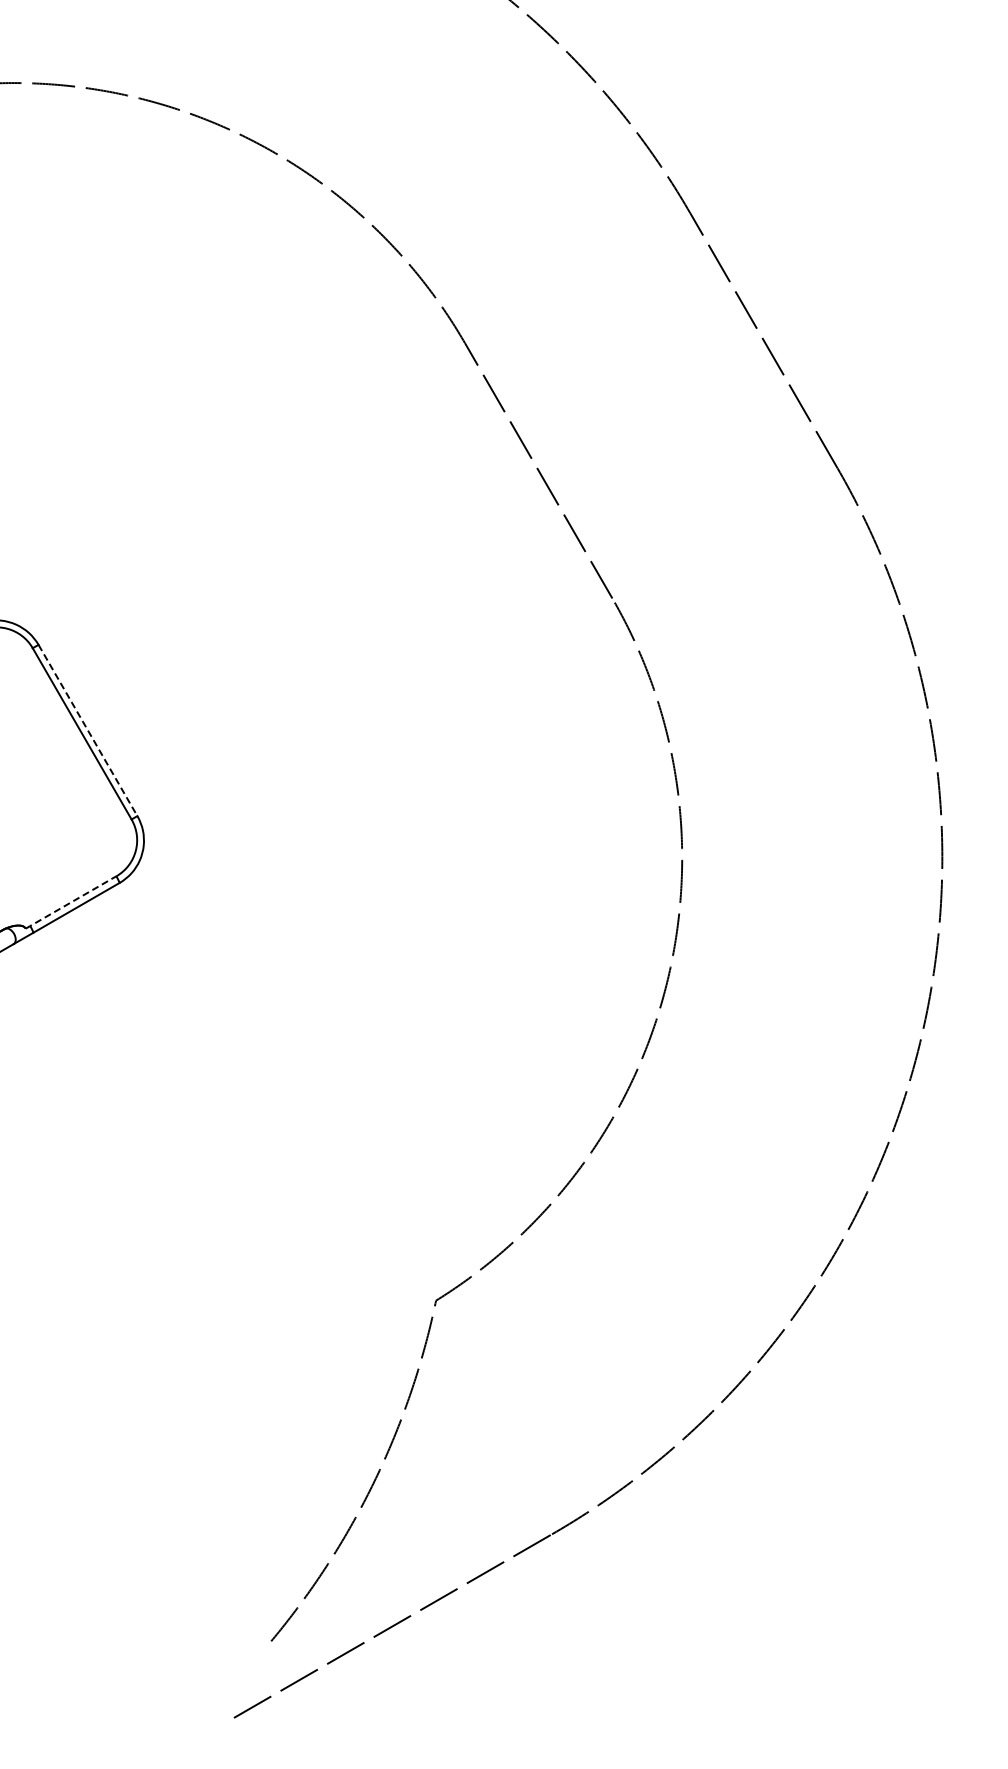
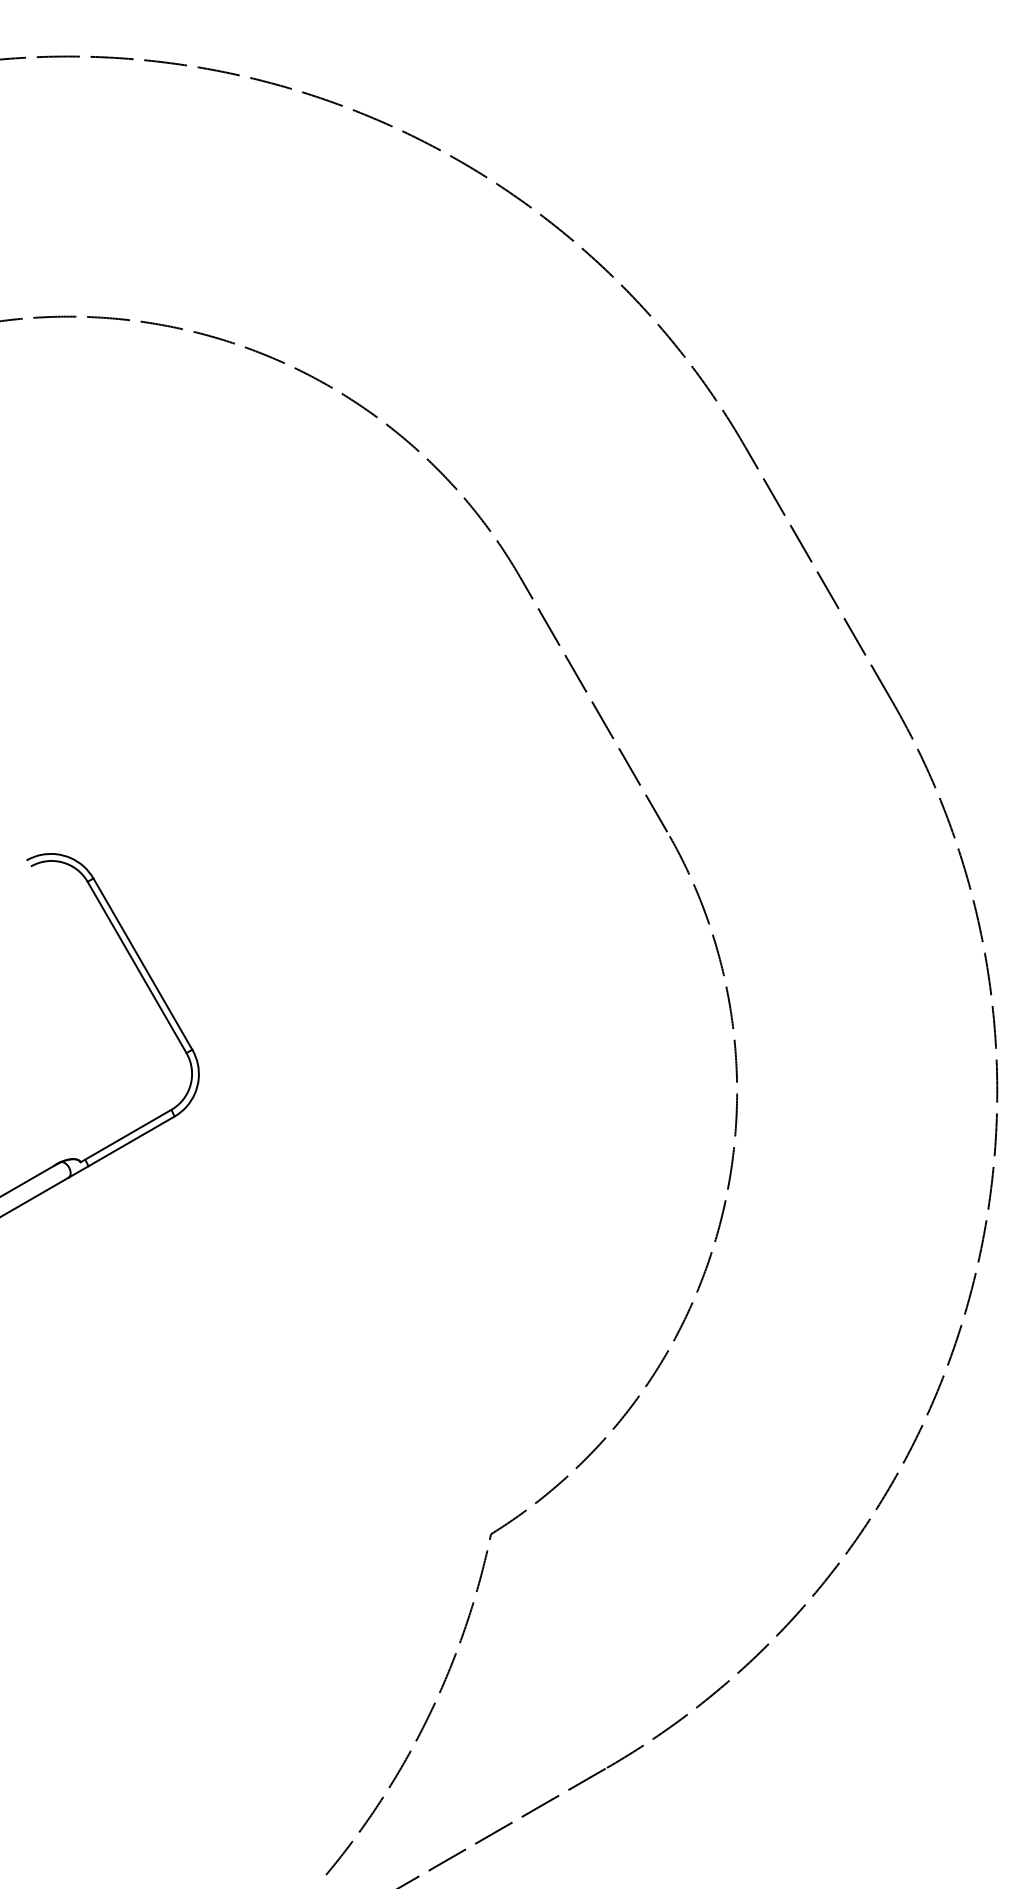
line: (87, 730) -> (142, 964), dashed -> solid
line: (71, 901) -> (126, 1135), dashed -> solid

